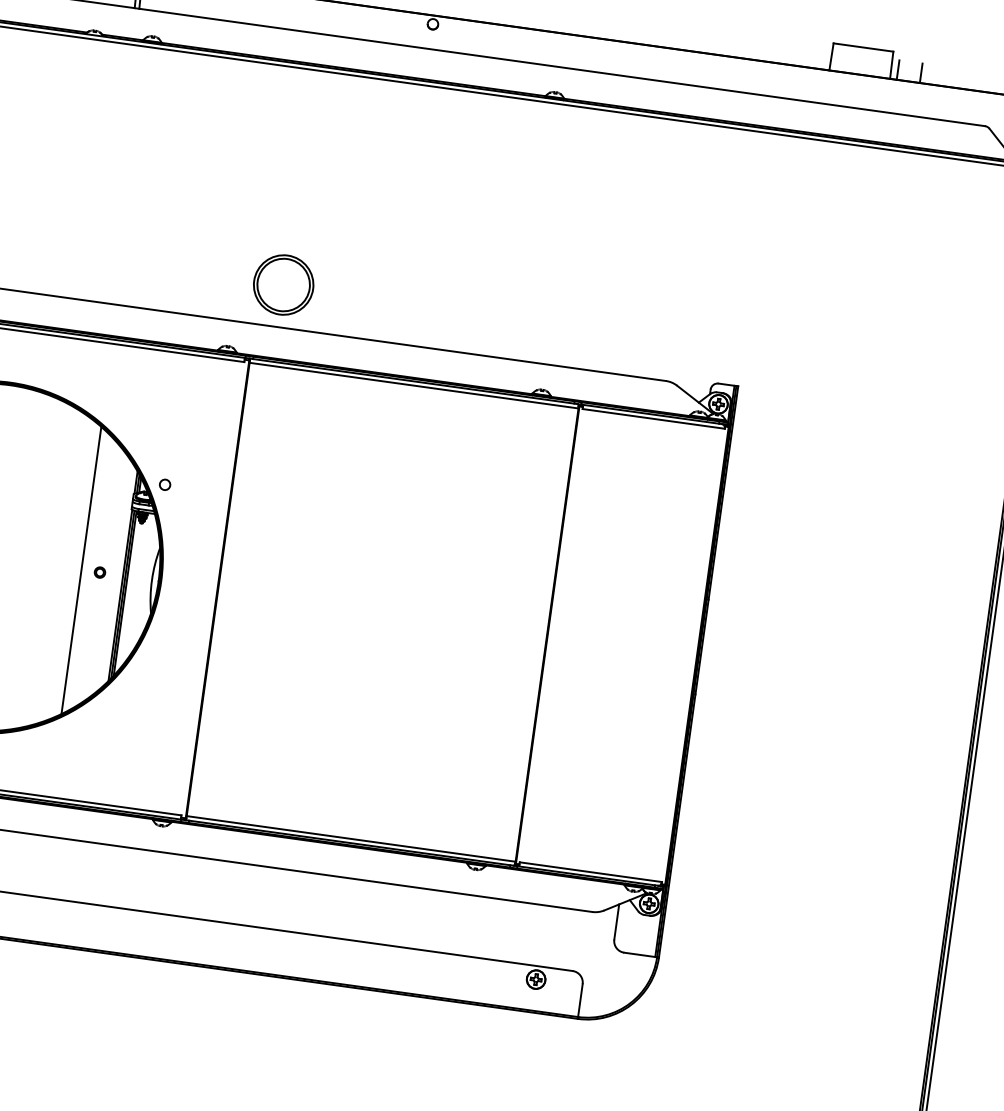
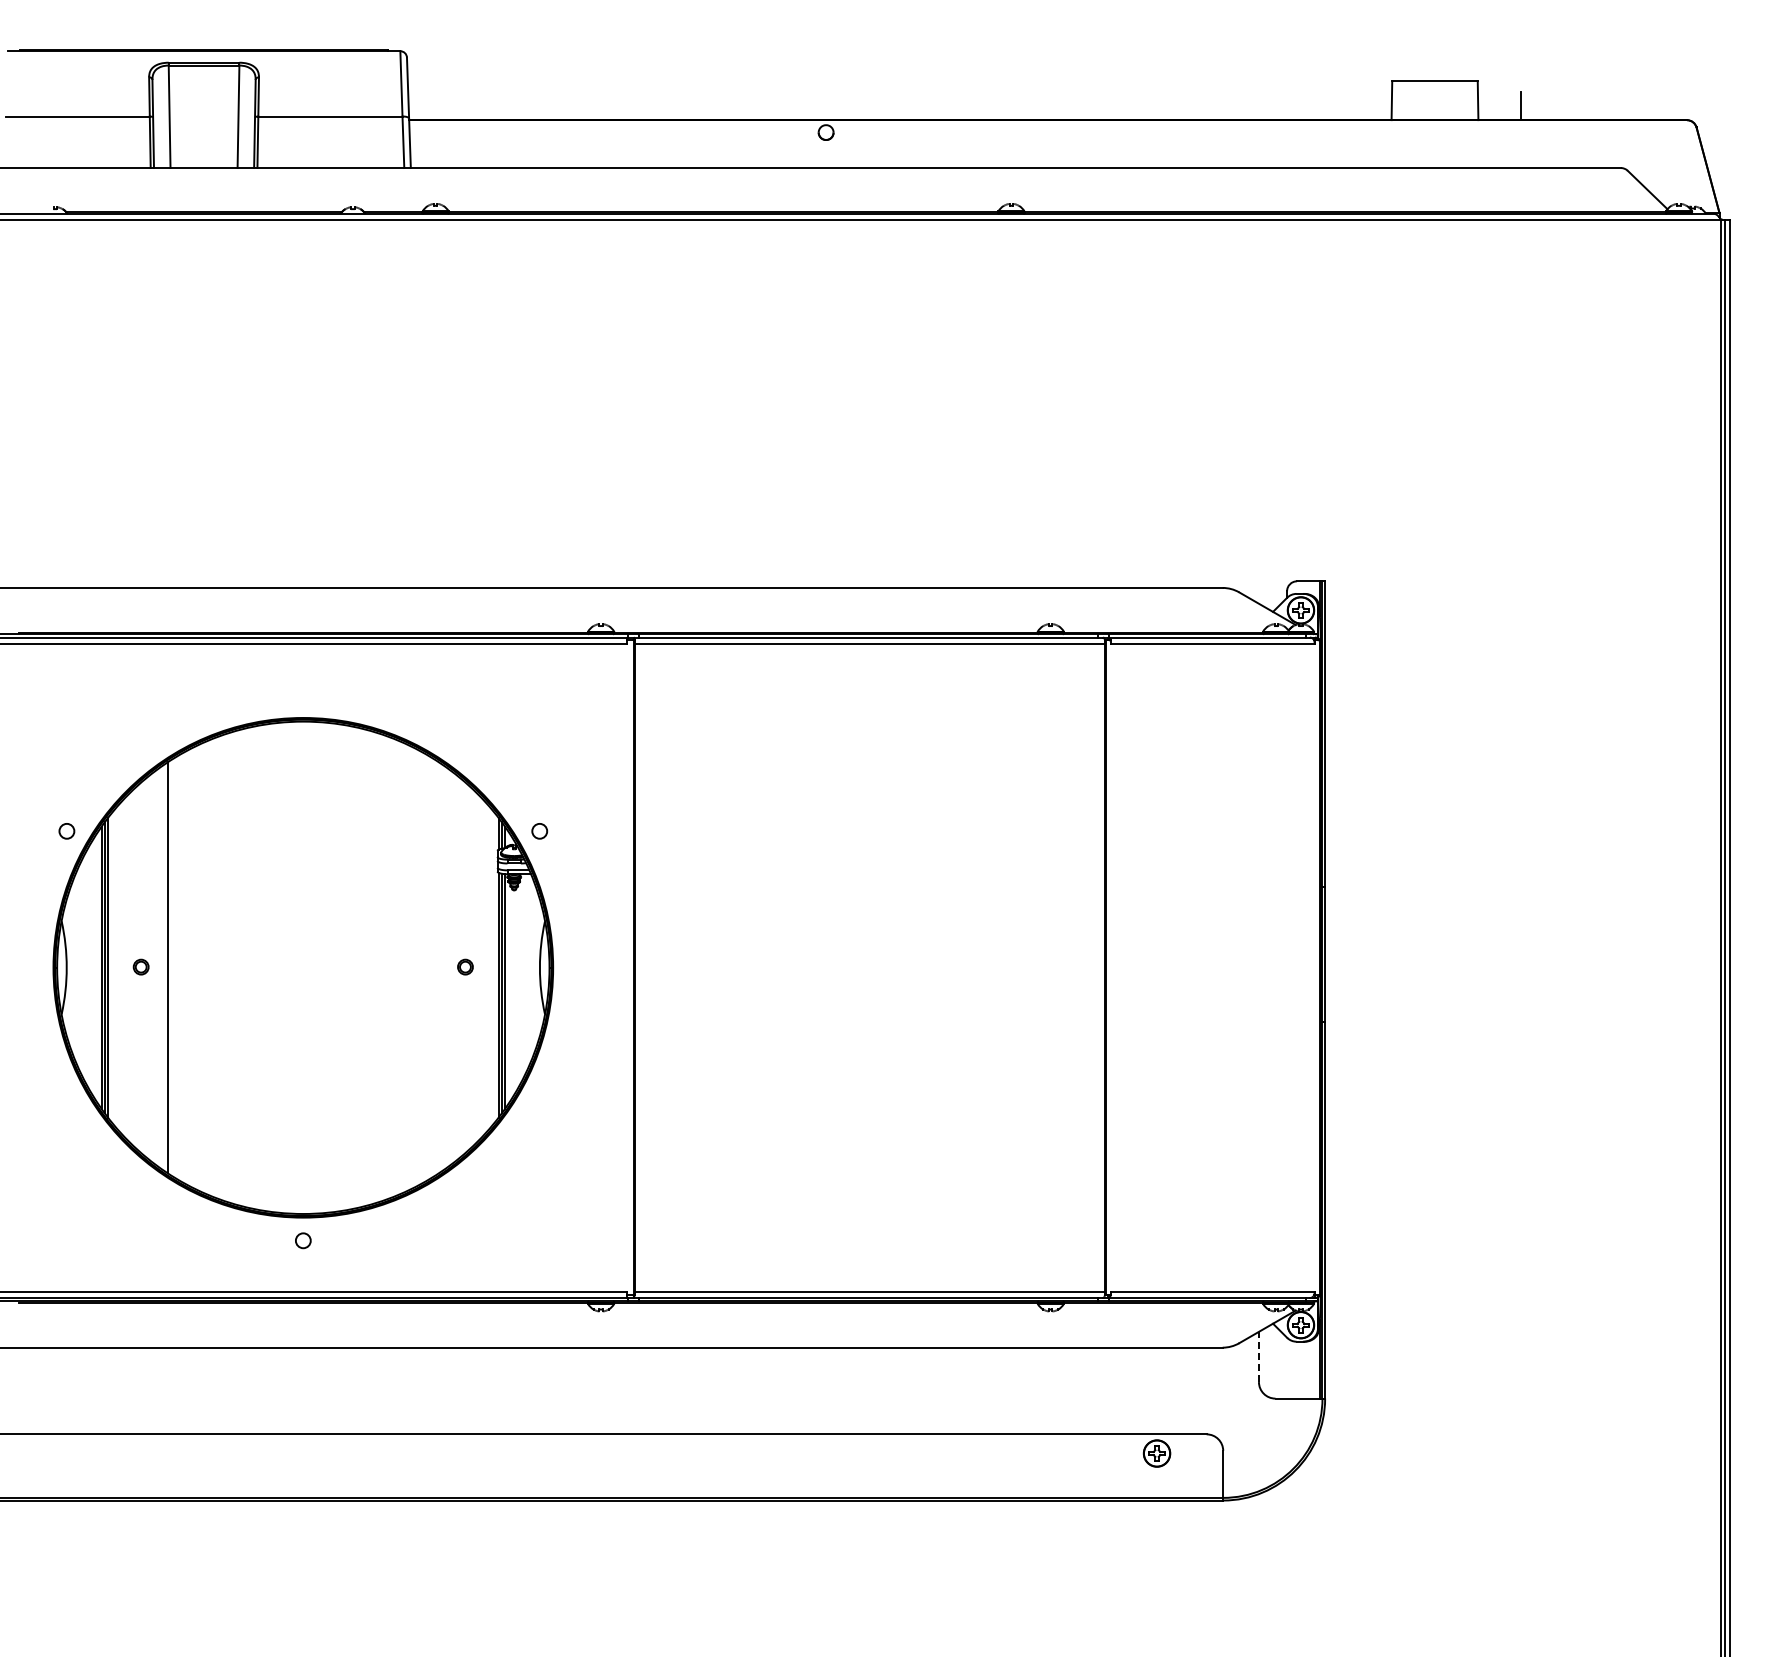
line: (897, 70) -> (1487, 106), removed
part: (283, 284) -> (667, 527), removed
line: (81, 570) -> (439, 967), removed
line: (616, 921) -> (1258, 1356), solid -> dashed

